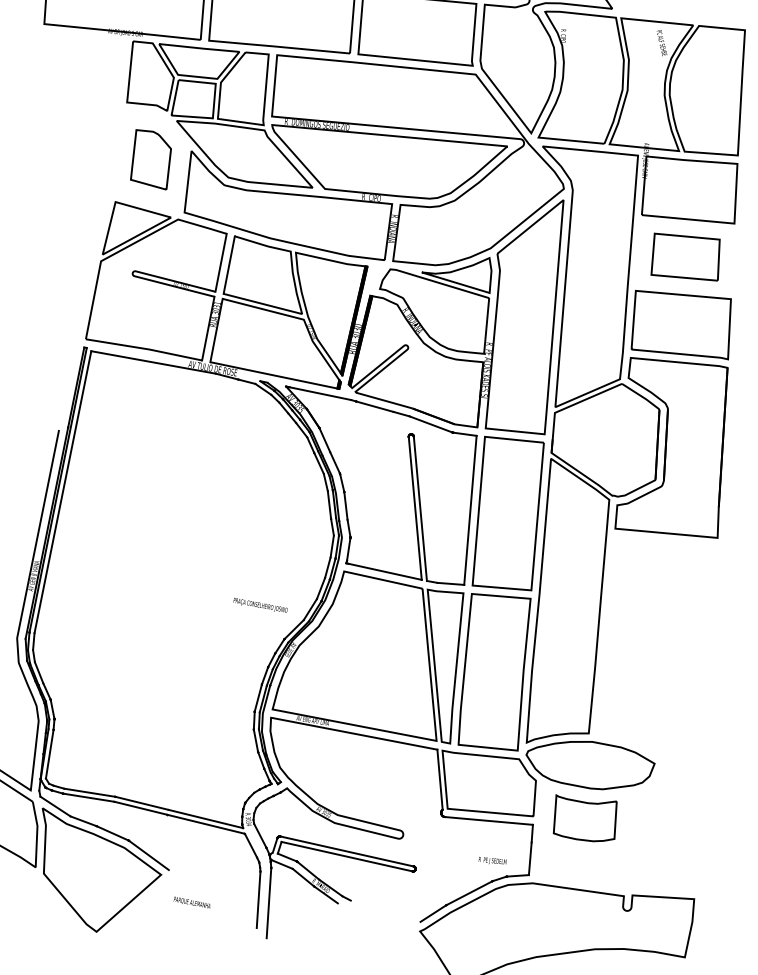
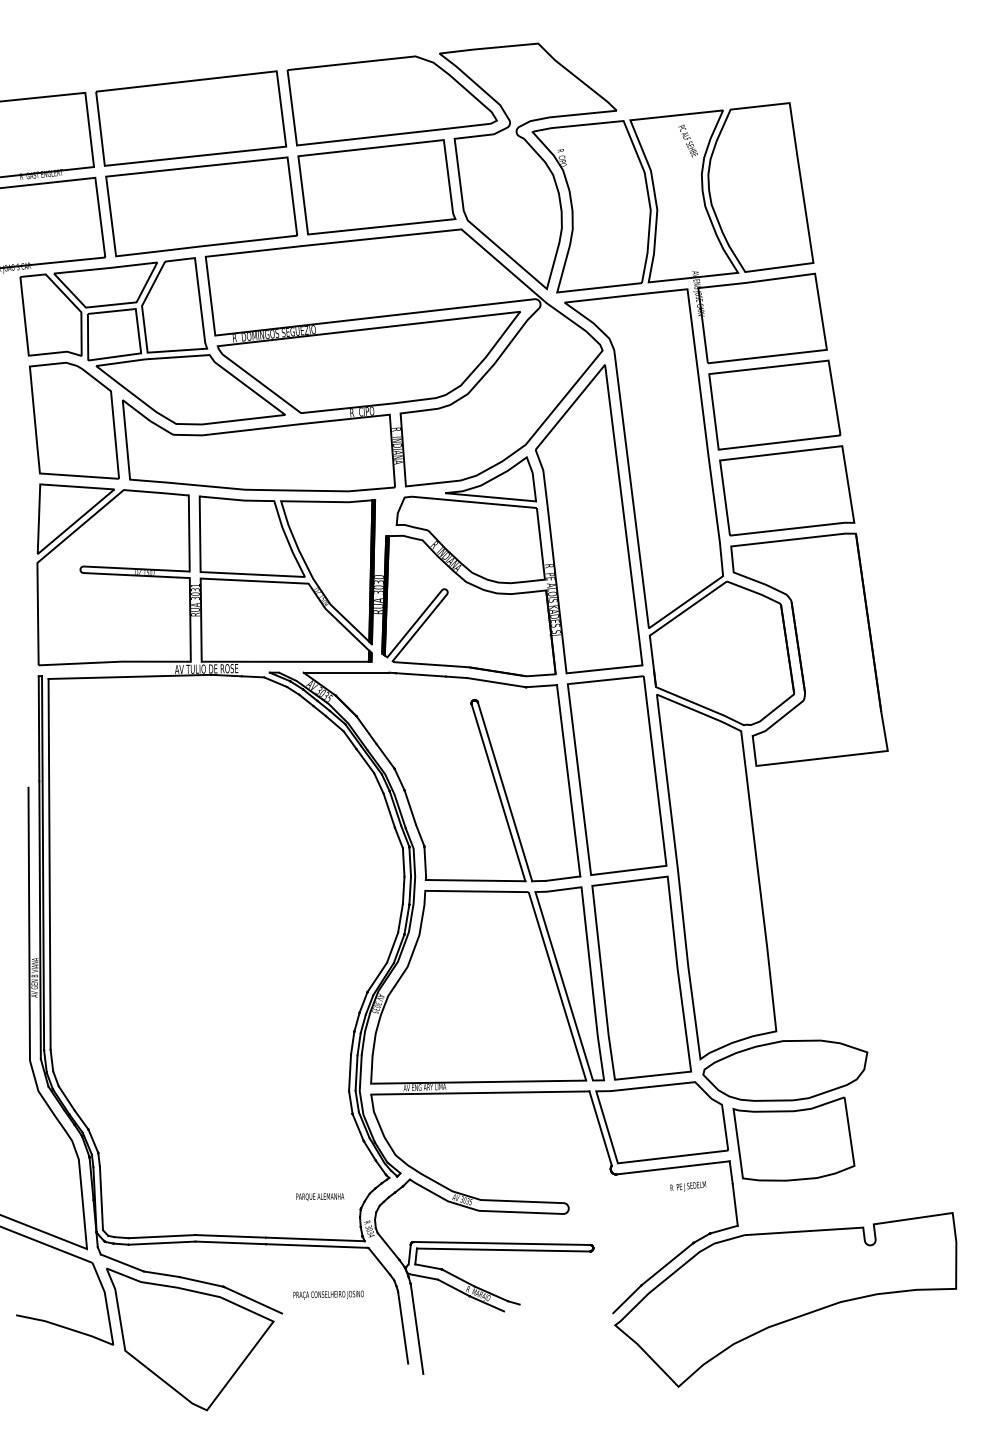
part: (151, 158) -> (74, 420), size x1.67
part: (686, 256) -> (774, 404), size x1.43
text: (260, 605) -> (328, 1294), moved
part: (584, 817) -> (793, 1138), size x1.43
text: (492, 861) -> (688, 1186), moved
text: (192, 902) -> (320, 1196), moved

